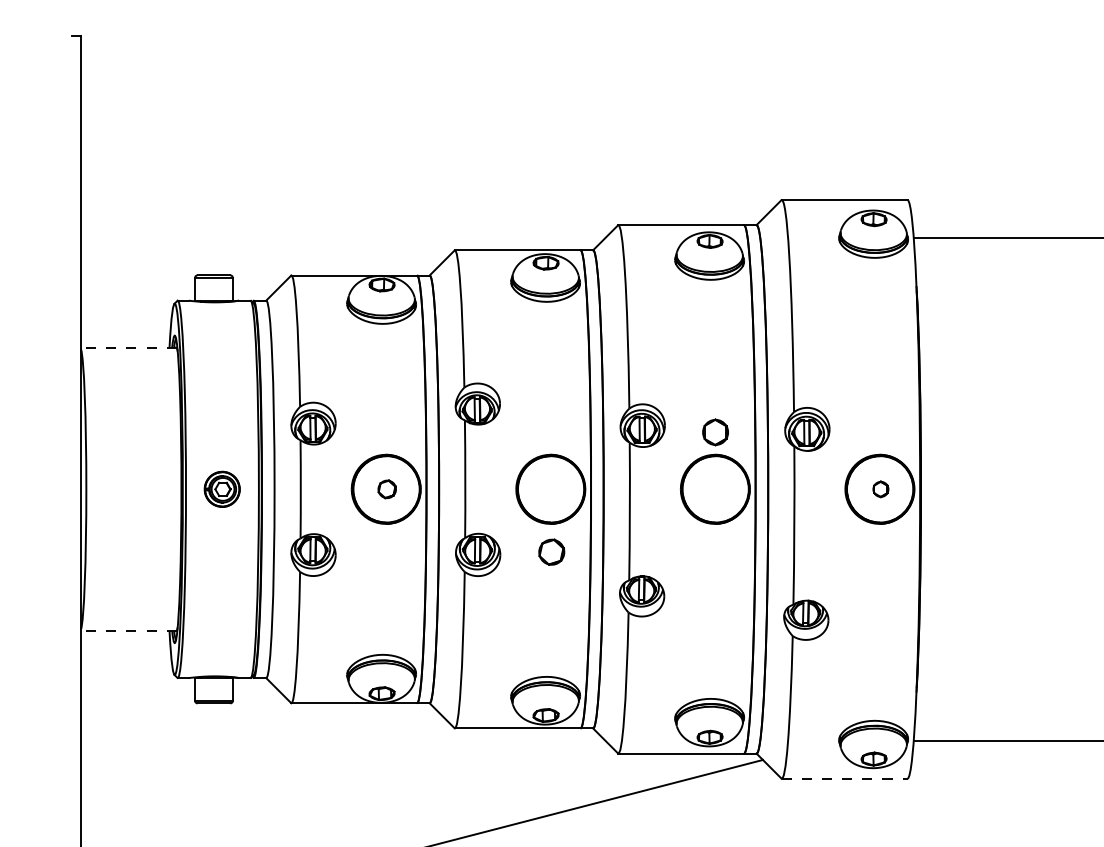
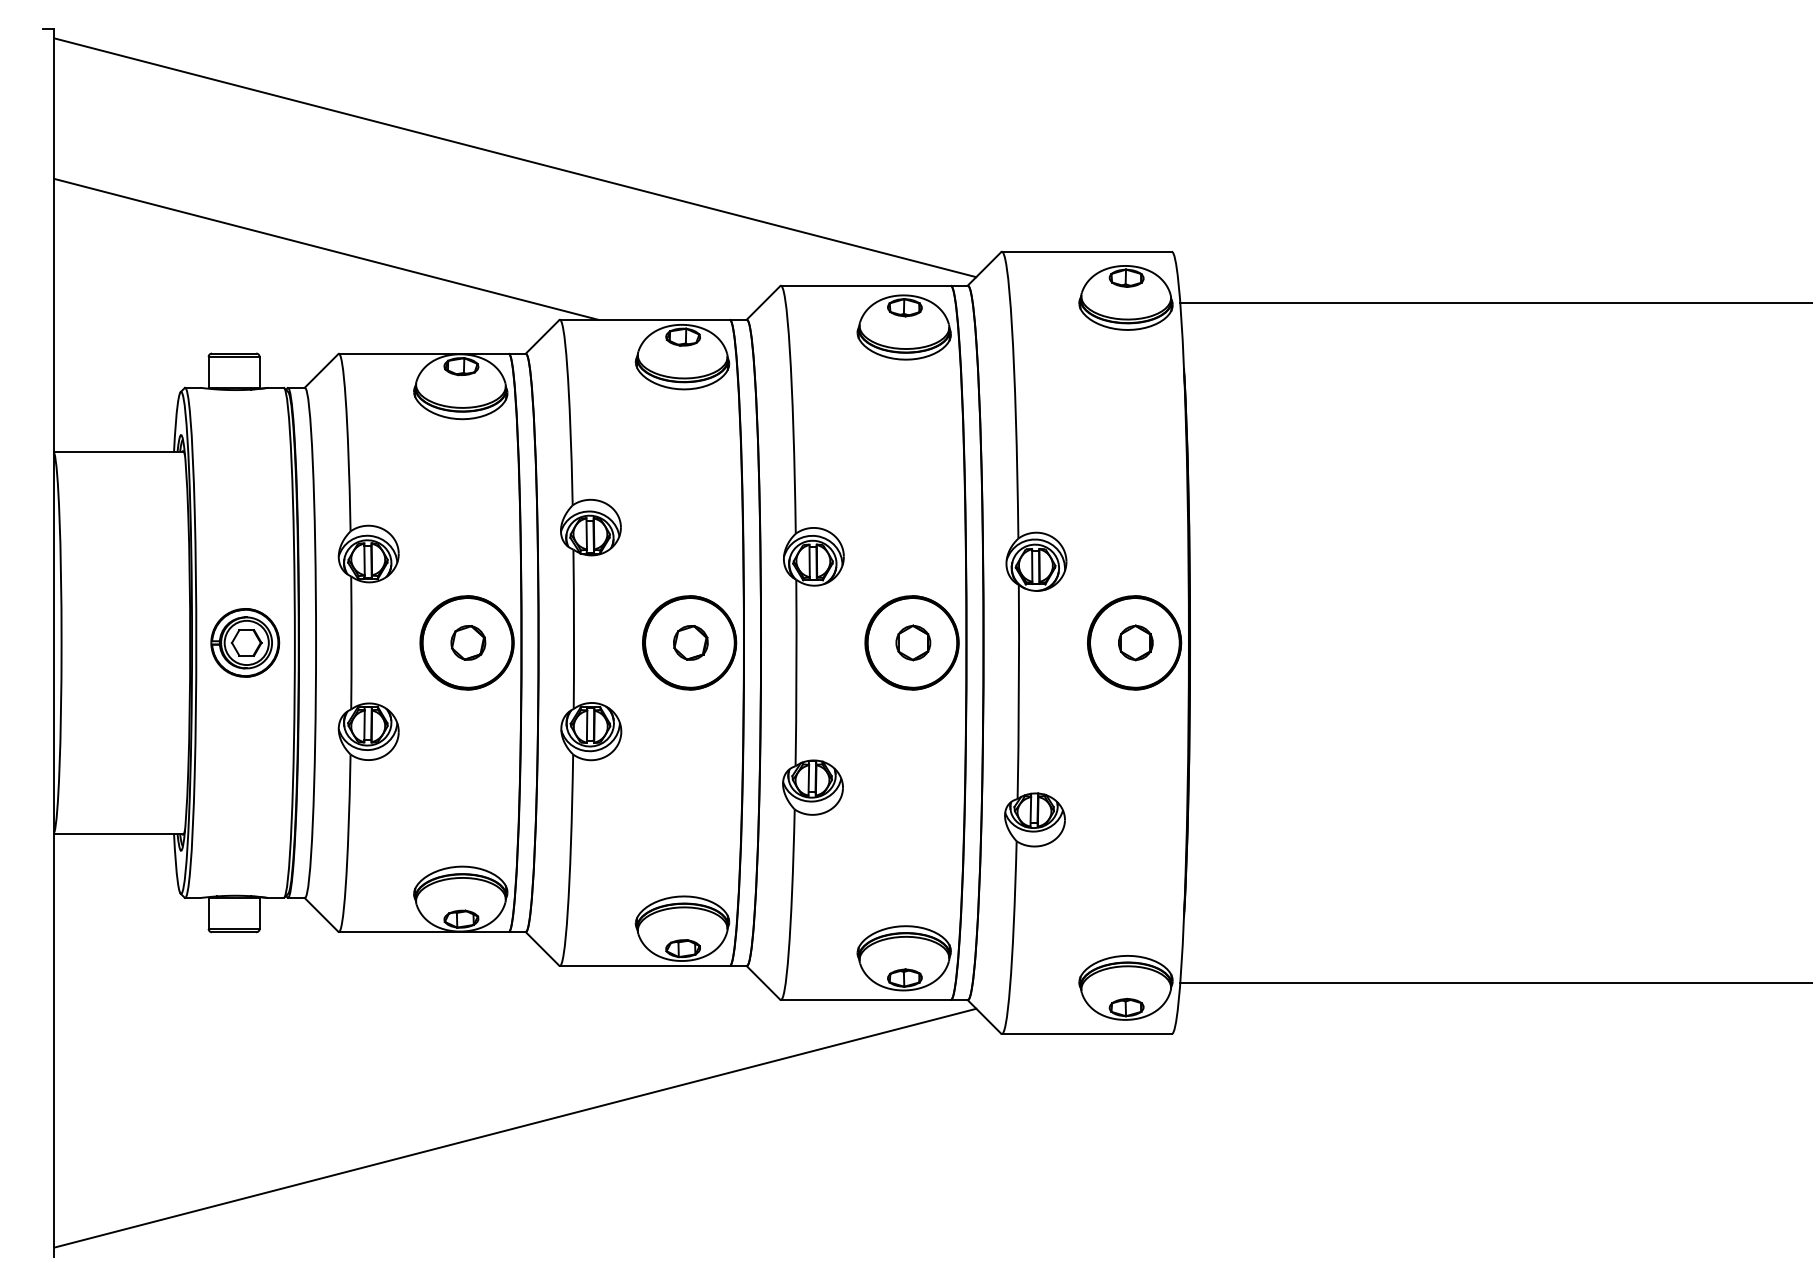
line: (422, 130) -> (515, 157), added
line: (282, 197) -> (326, 248), added
line: (129, 347) -> (119, 451), dashed -> solid
part: (715, 432) -> (913, 642), moved
part: (222, 489) -> (245, 642), size x1.43
part: (387, 489) -> (468, 642), size x1.43
part: (880, 489) -> (1135, 642), size x1.67
part: (551, 551) -> (690, 642), moved
line: (129, 631) -> (119, 834), dashed -> solid
line: (844, 778) -> (1086, 1034), dashed -> solid

